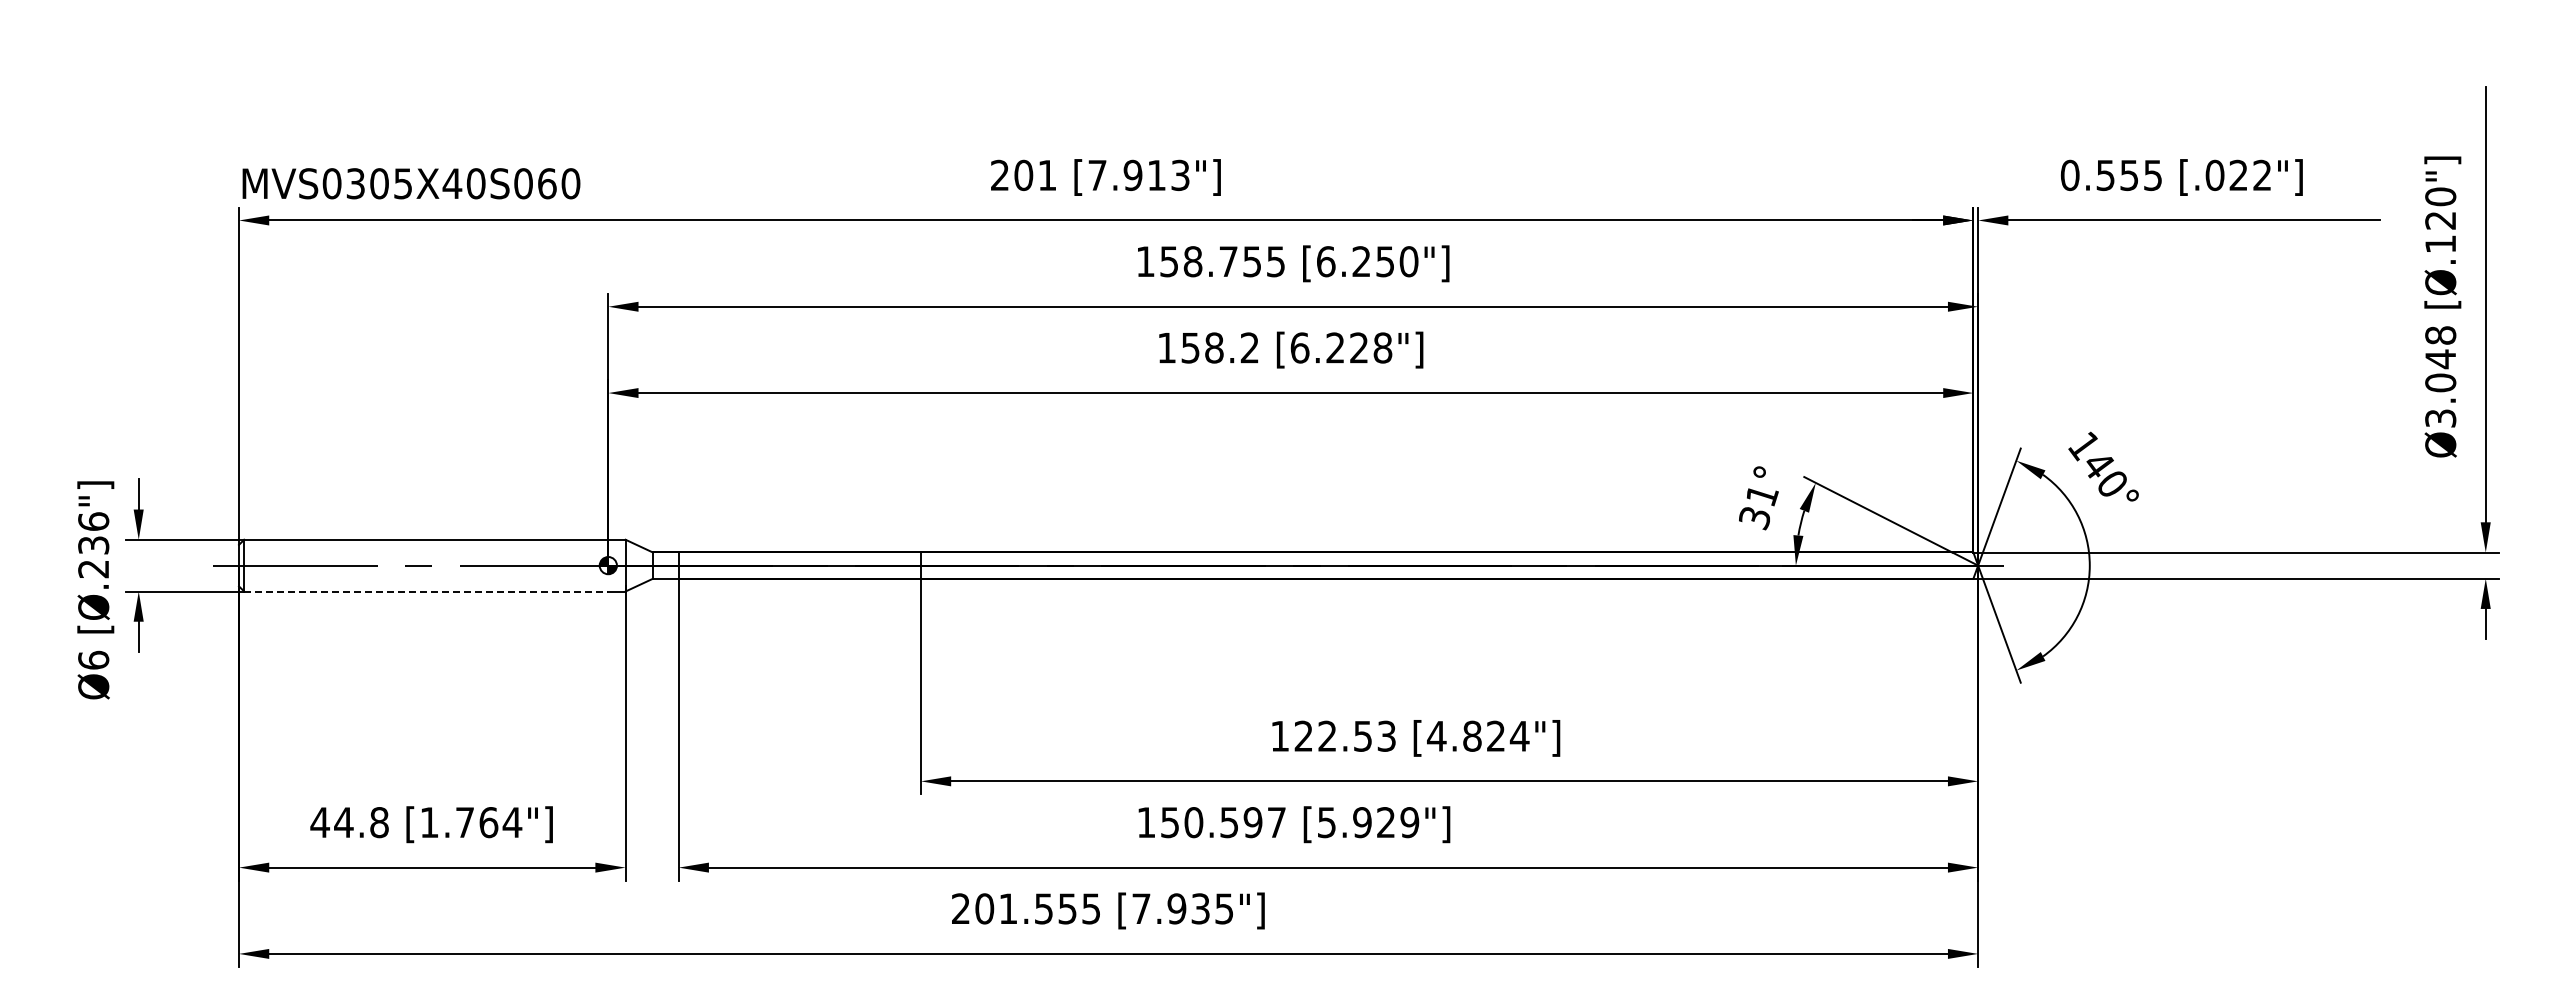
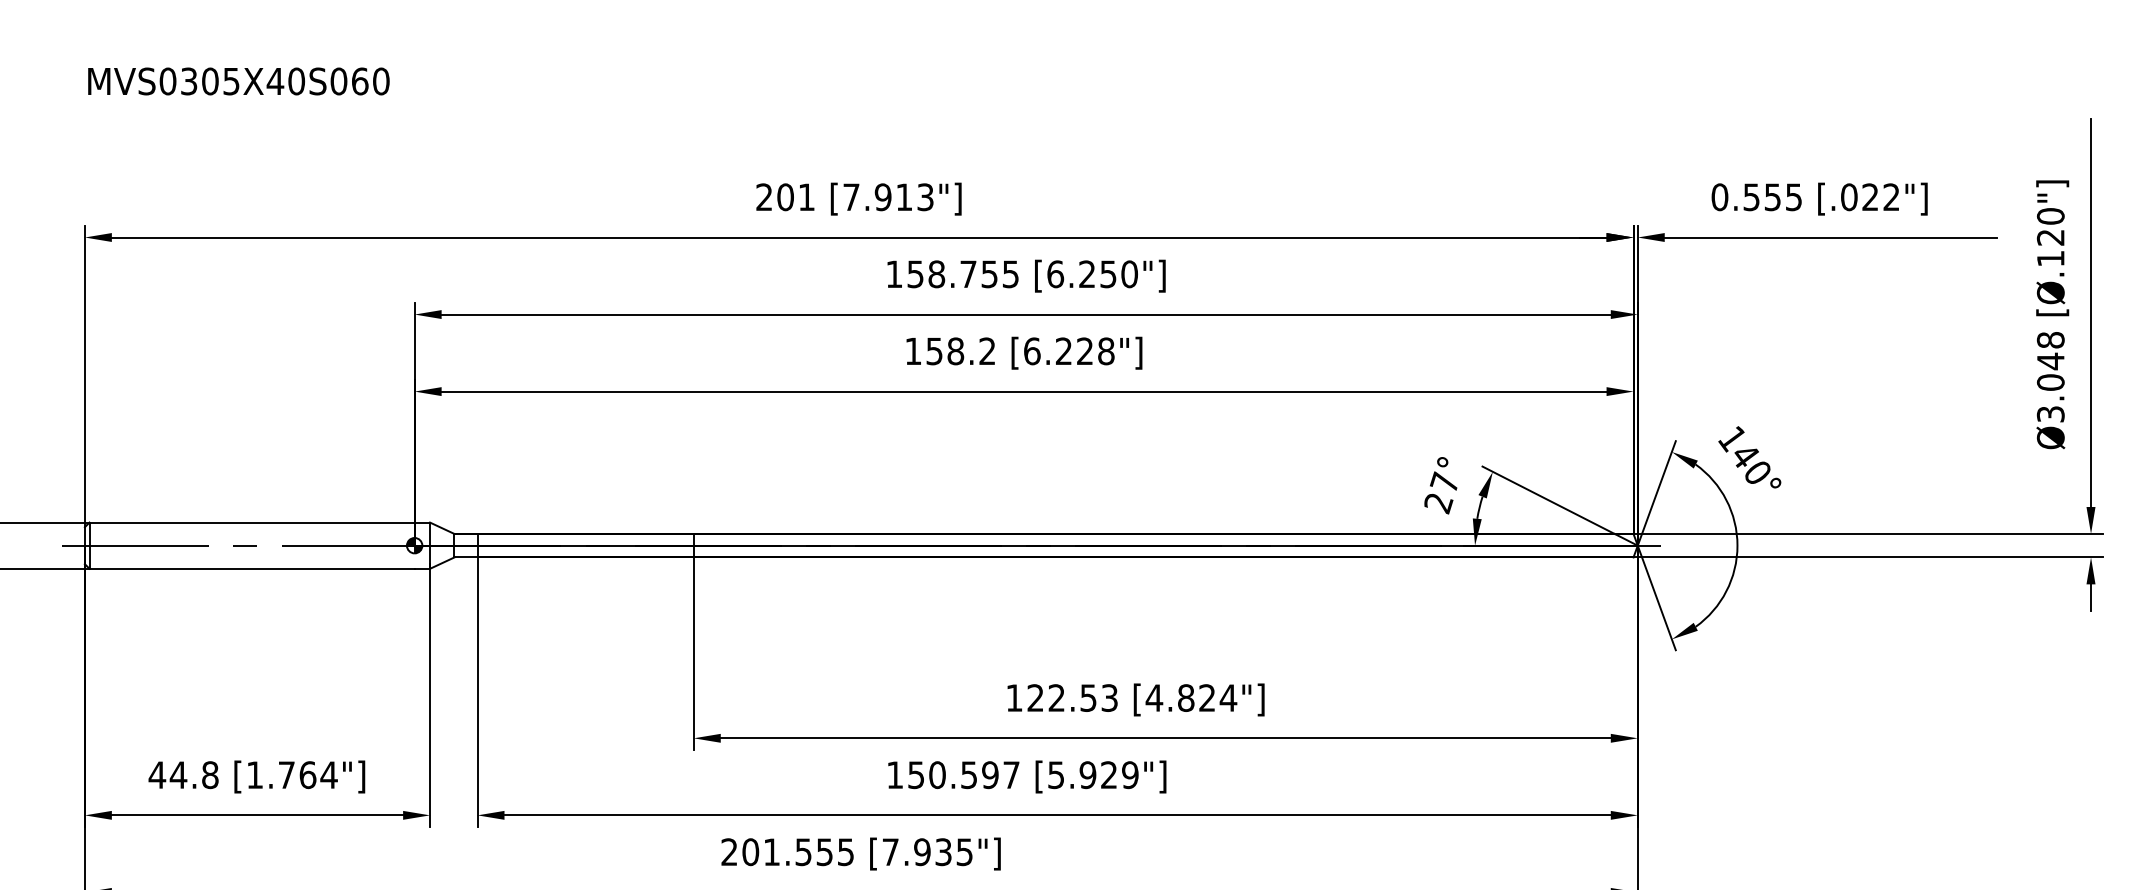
text: (411, 183) -> (238, 81), moved
text: (1758, 506) -> (1441, 492), 31° -> 27°
line: (426, 591) -> (252, 568), dashed -> solid

